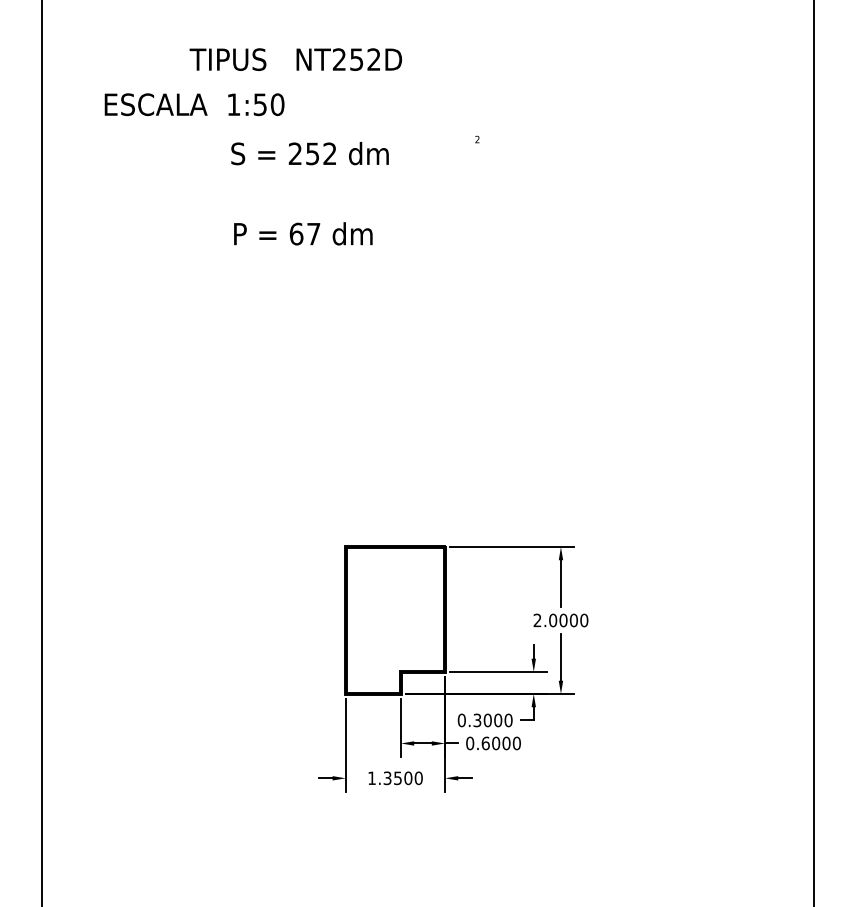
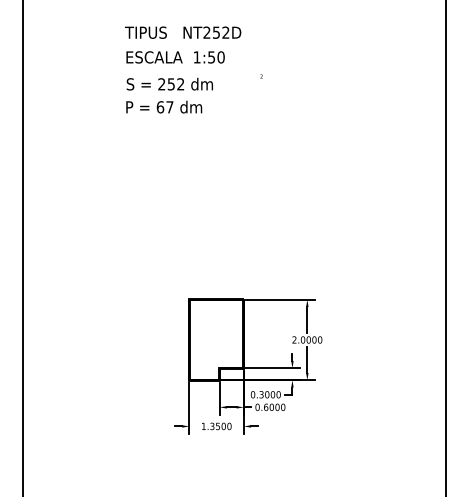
text: (296, 59) -> (183, 32), moved
text: (194, 104) -> (175, 57), moved
text: (303, 232) -> (164, 106), moved

